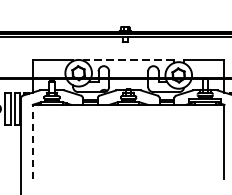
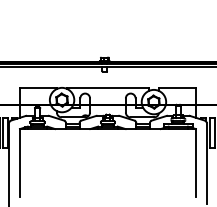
line: (128, 59) -> (107, 87), dashed -> solid
line: (32, 141) -> (19, 162), dashed -> solid

